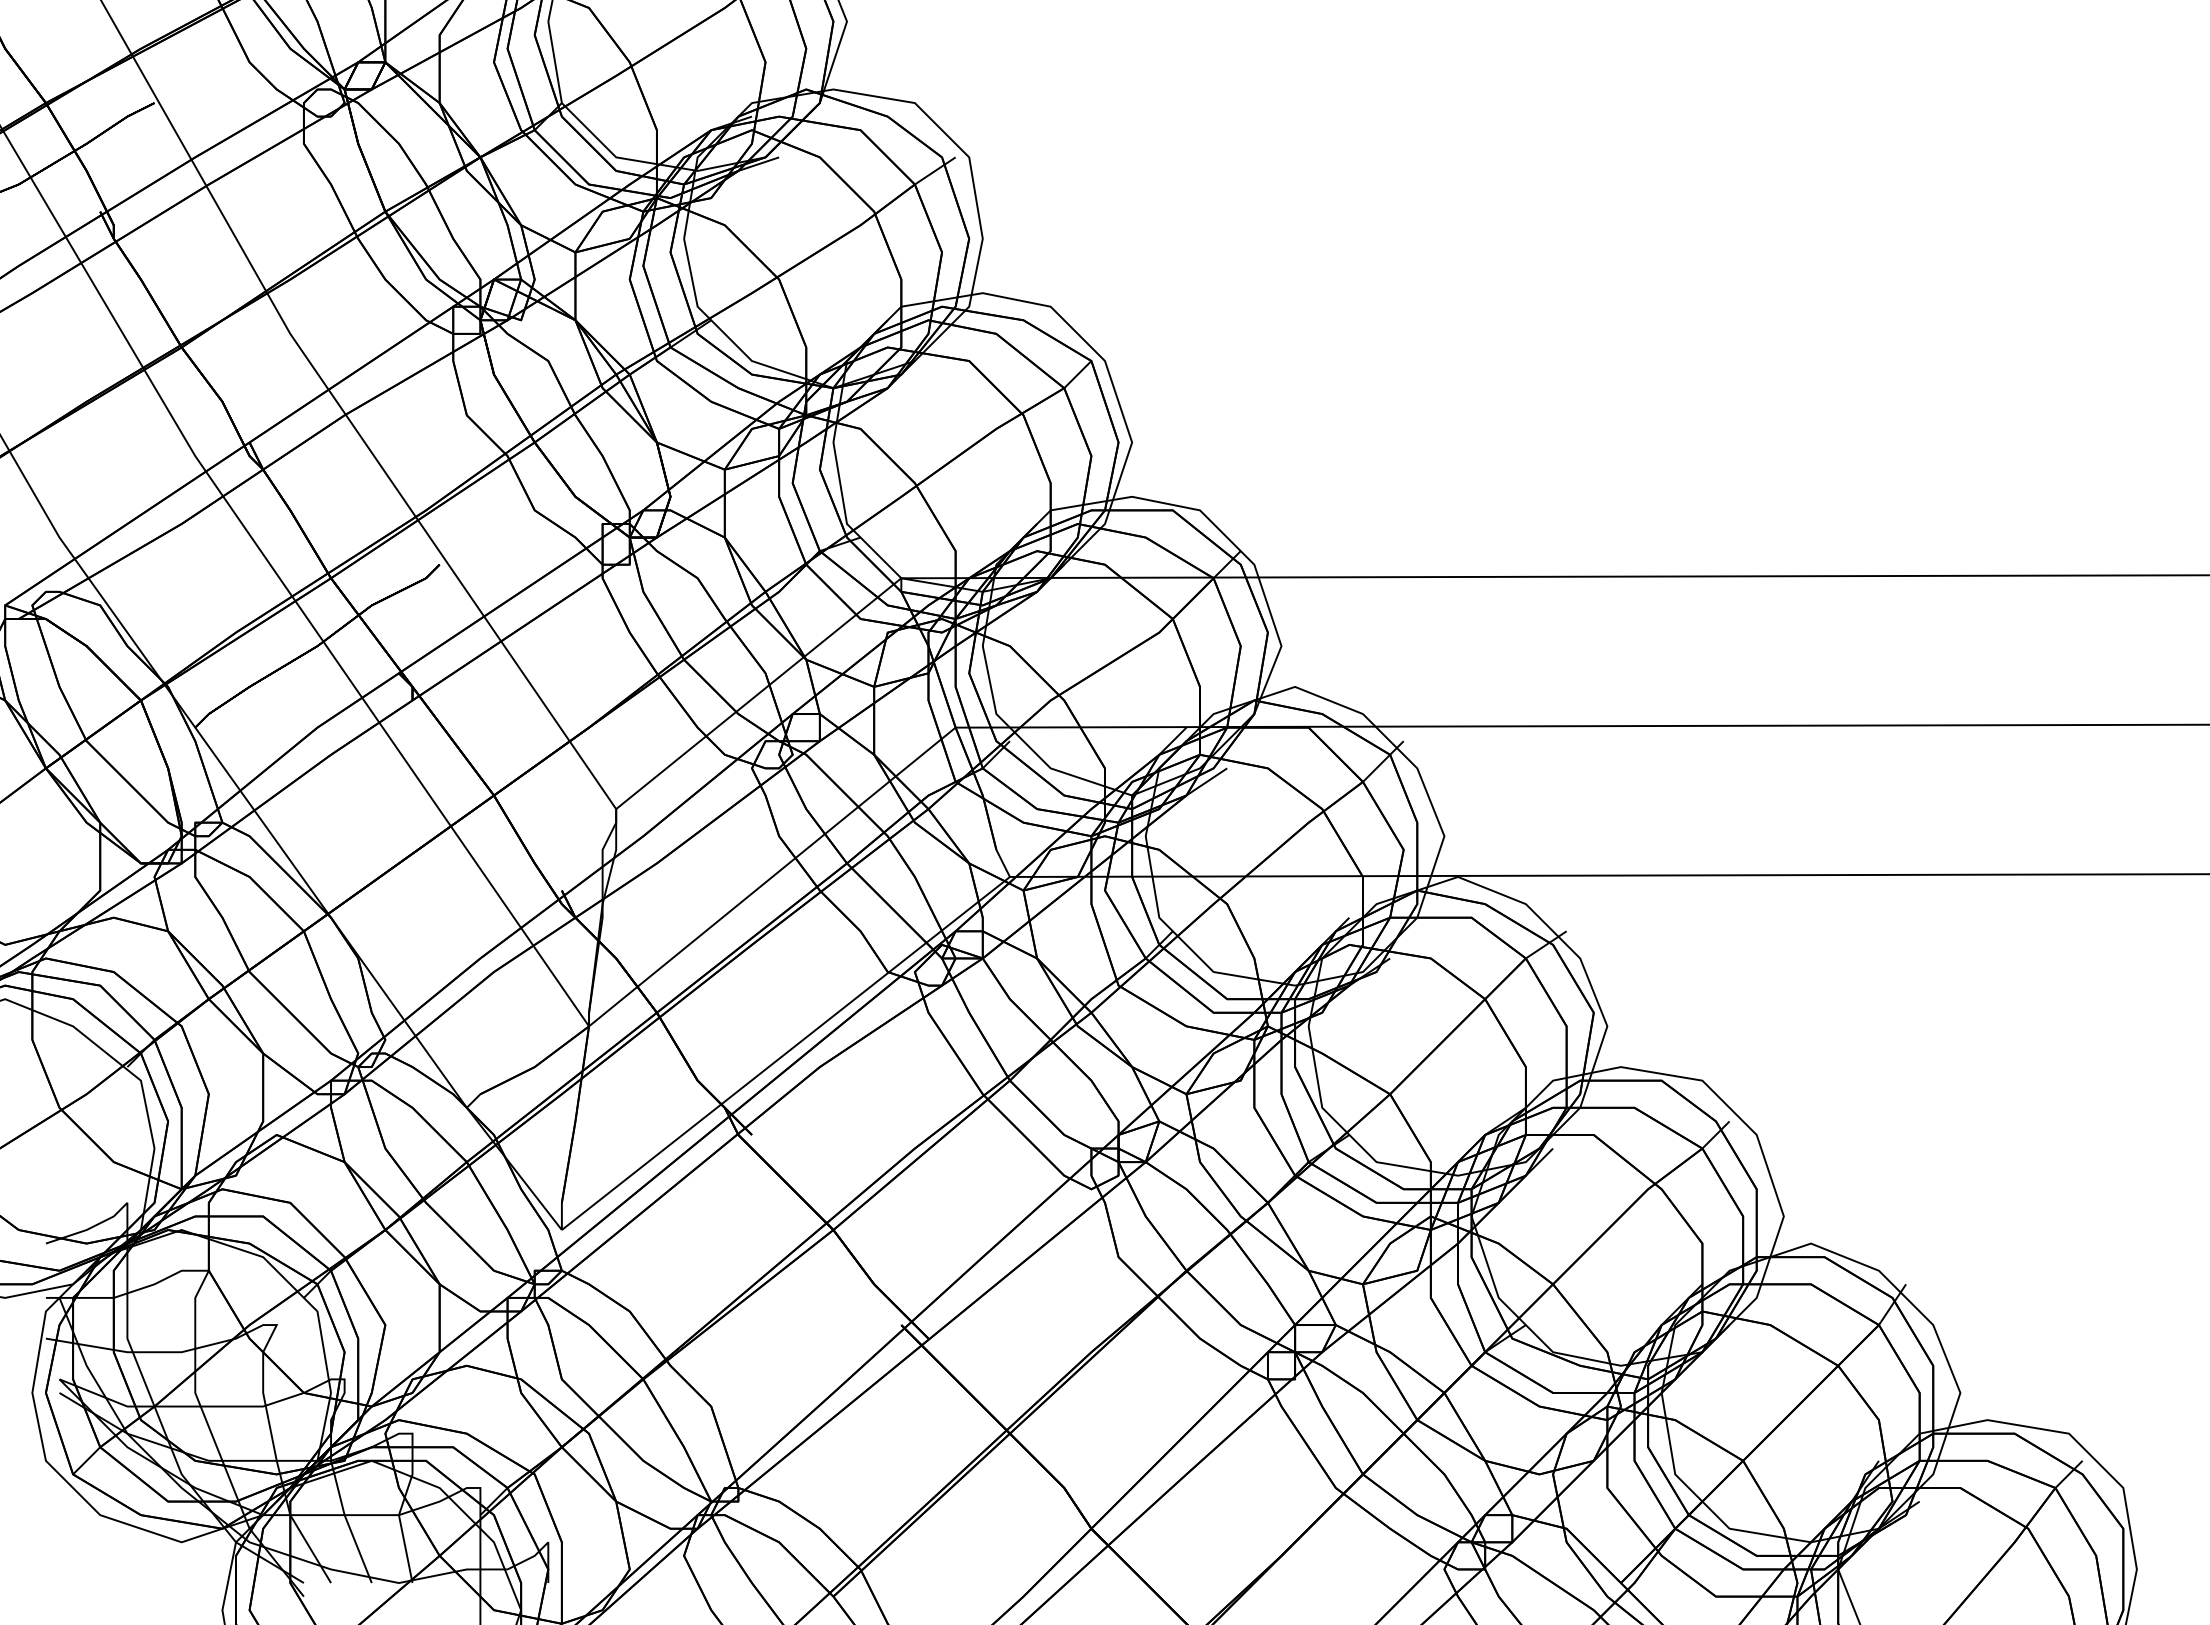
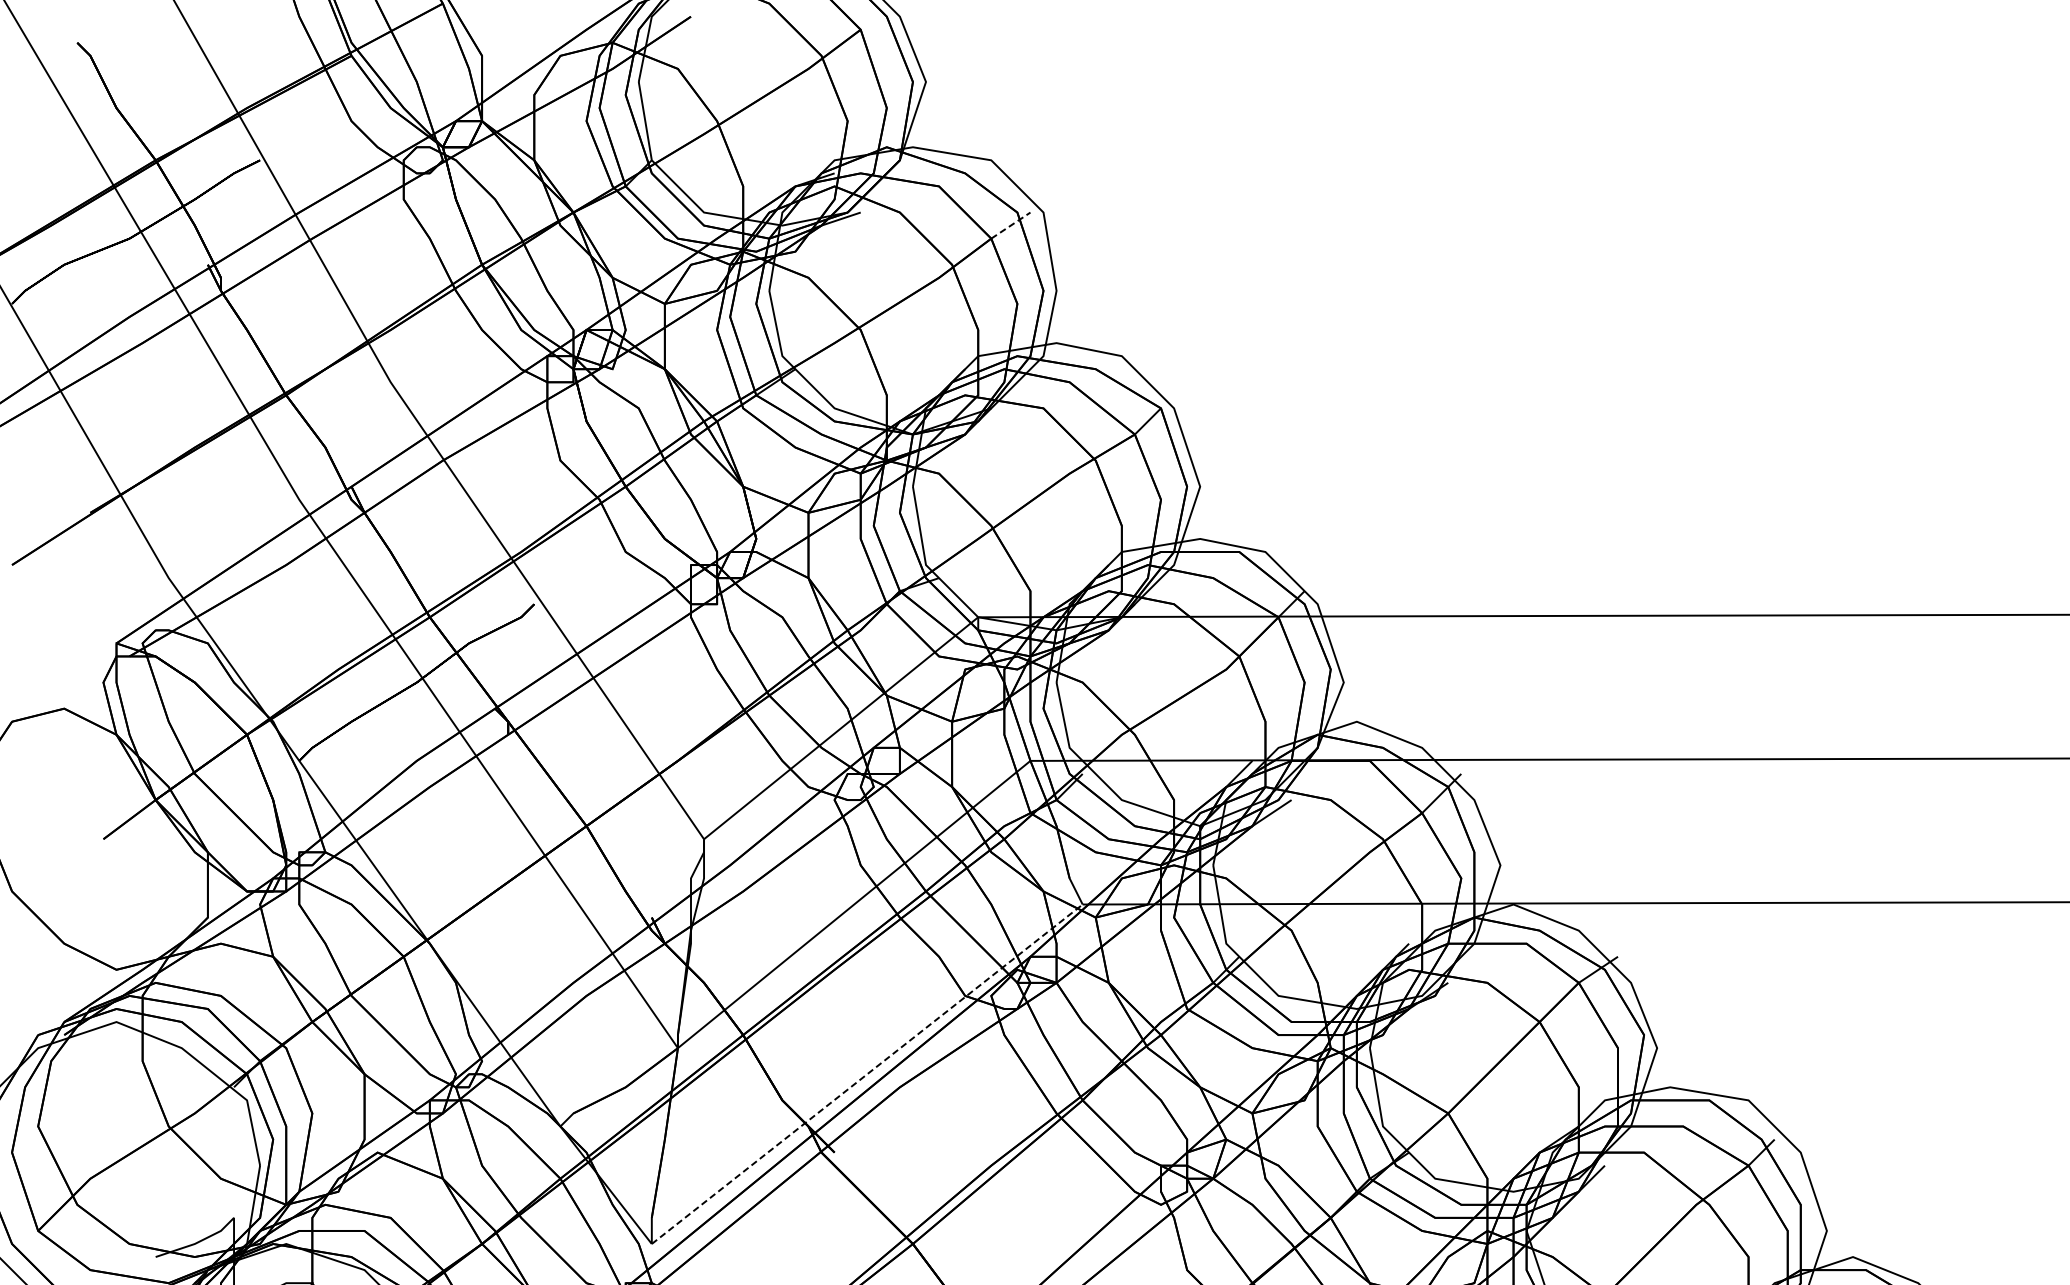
line: (935, 170) -> (1011, 225), solid -> dashed
line: (786, 1053) -> (867, 1074), solid -> dashed

